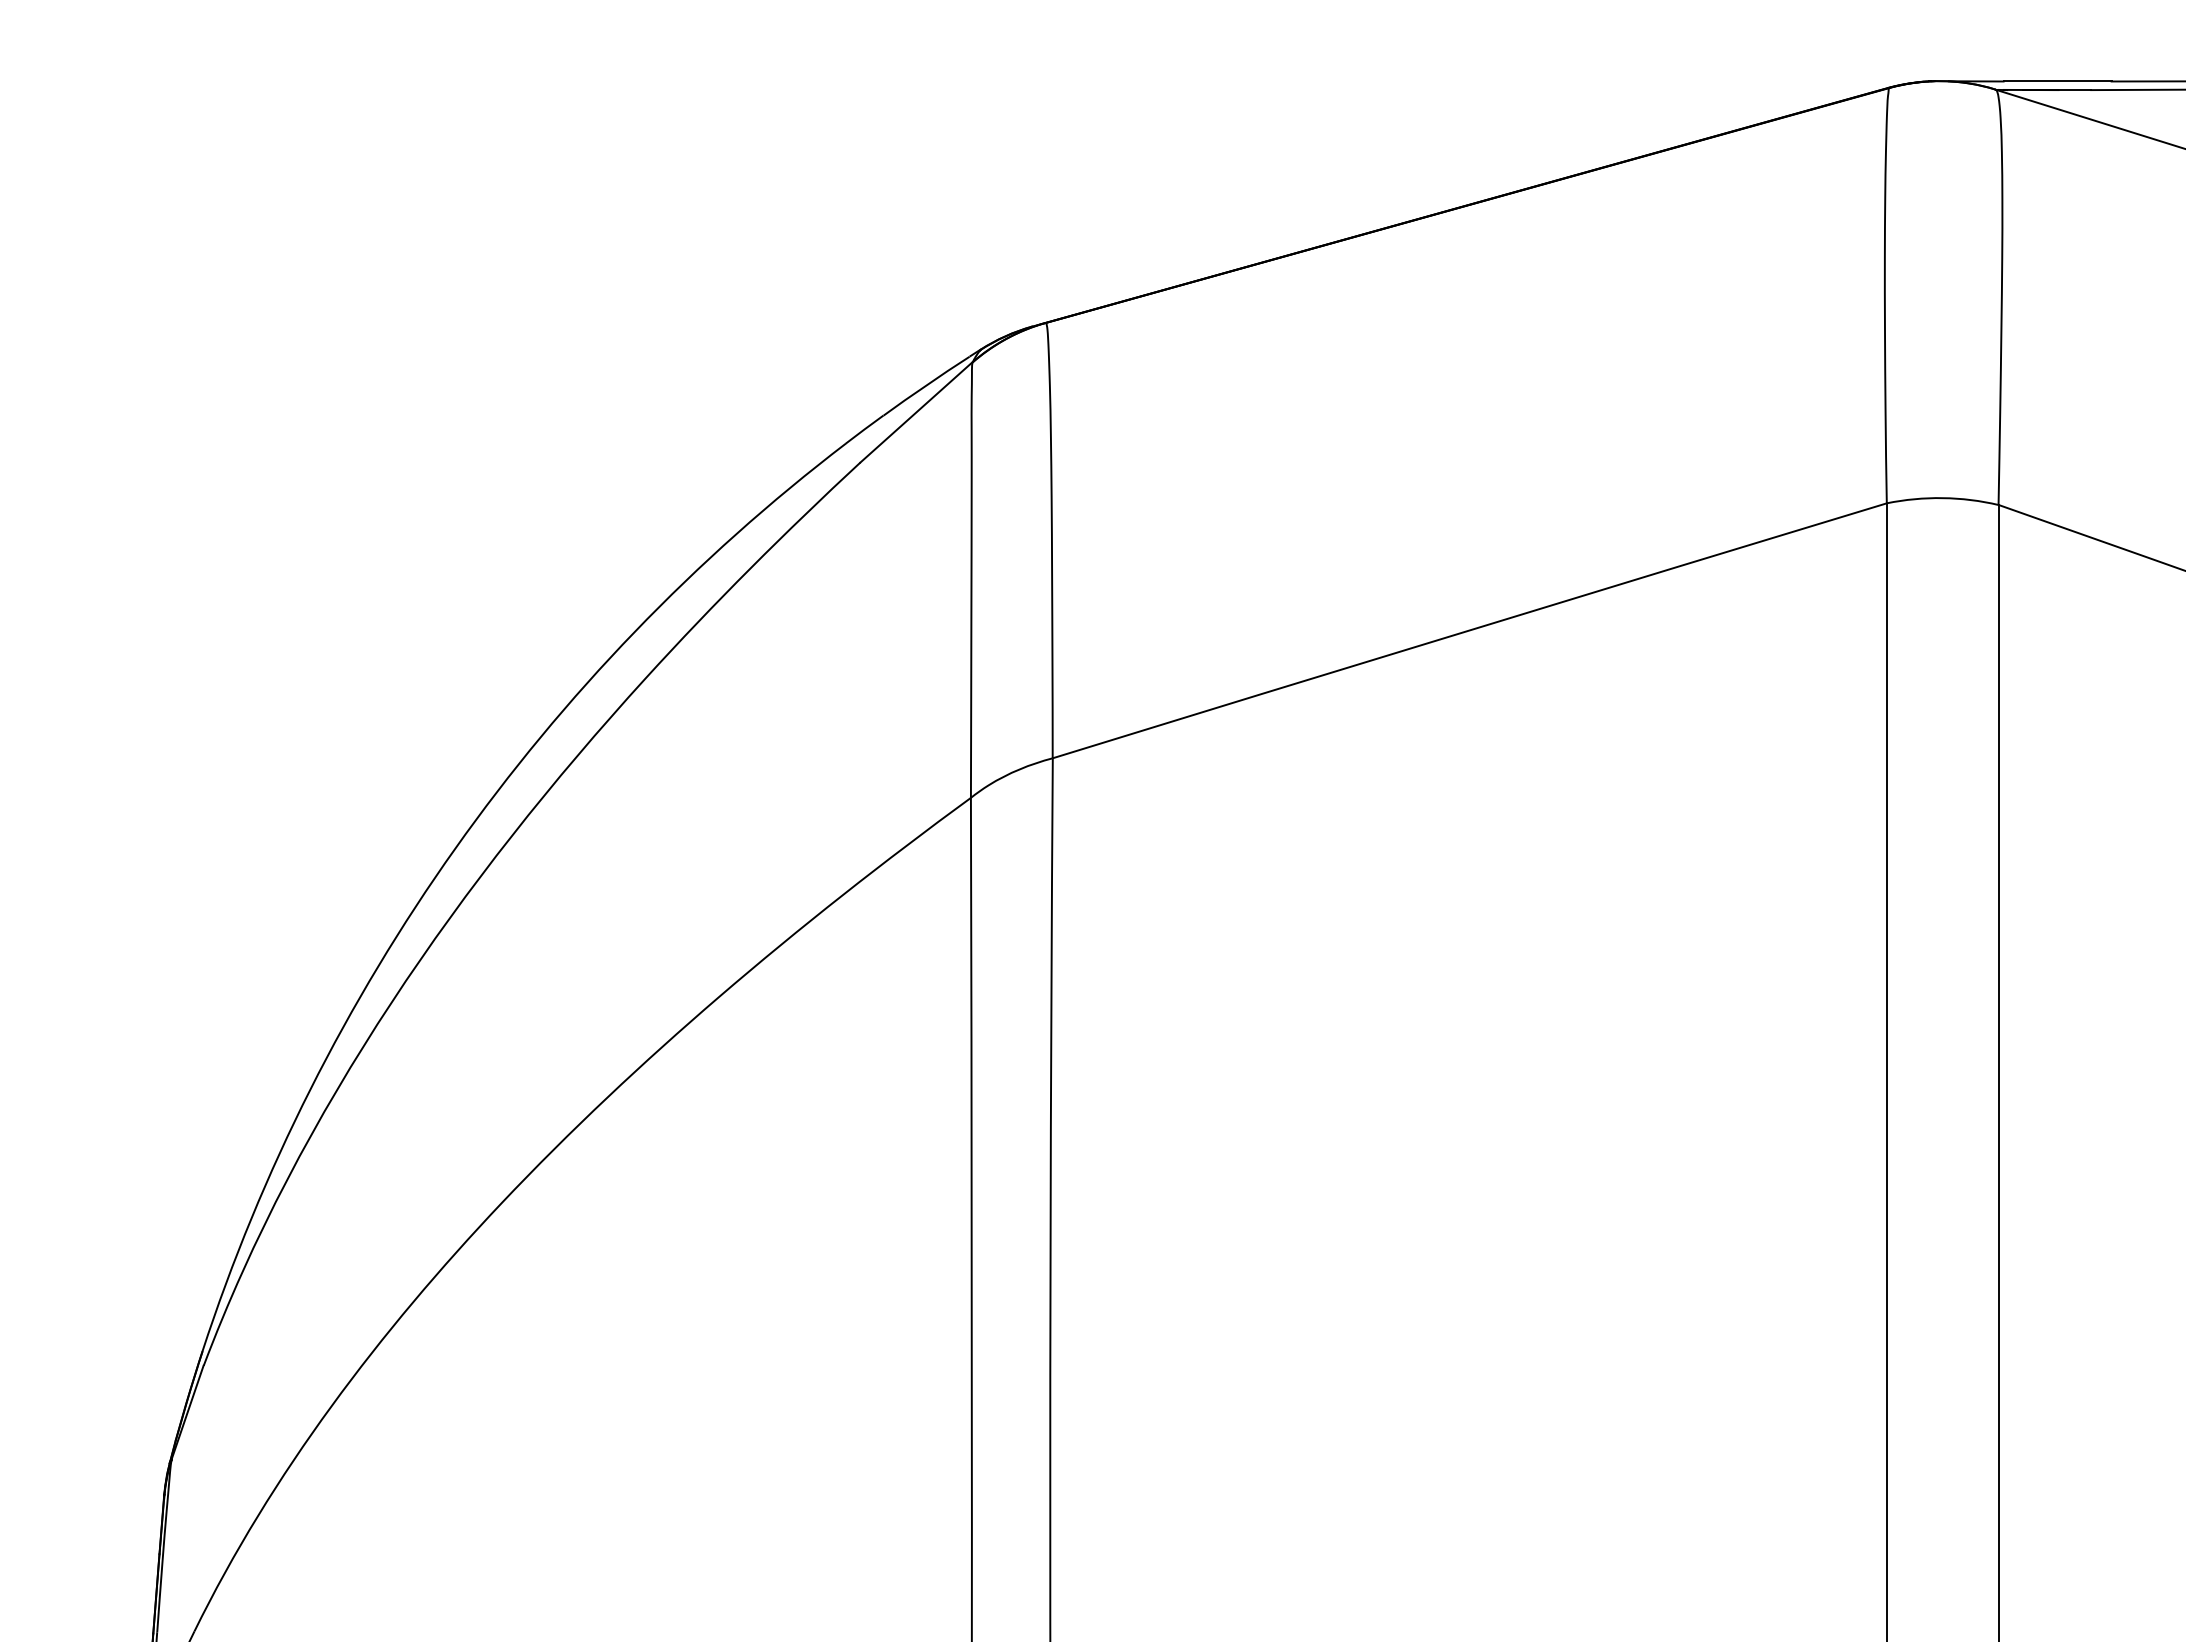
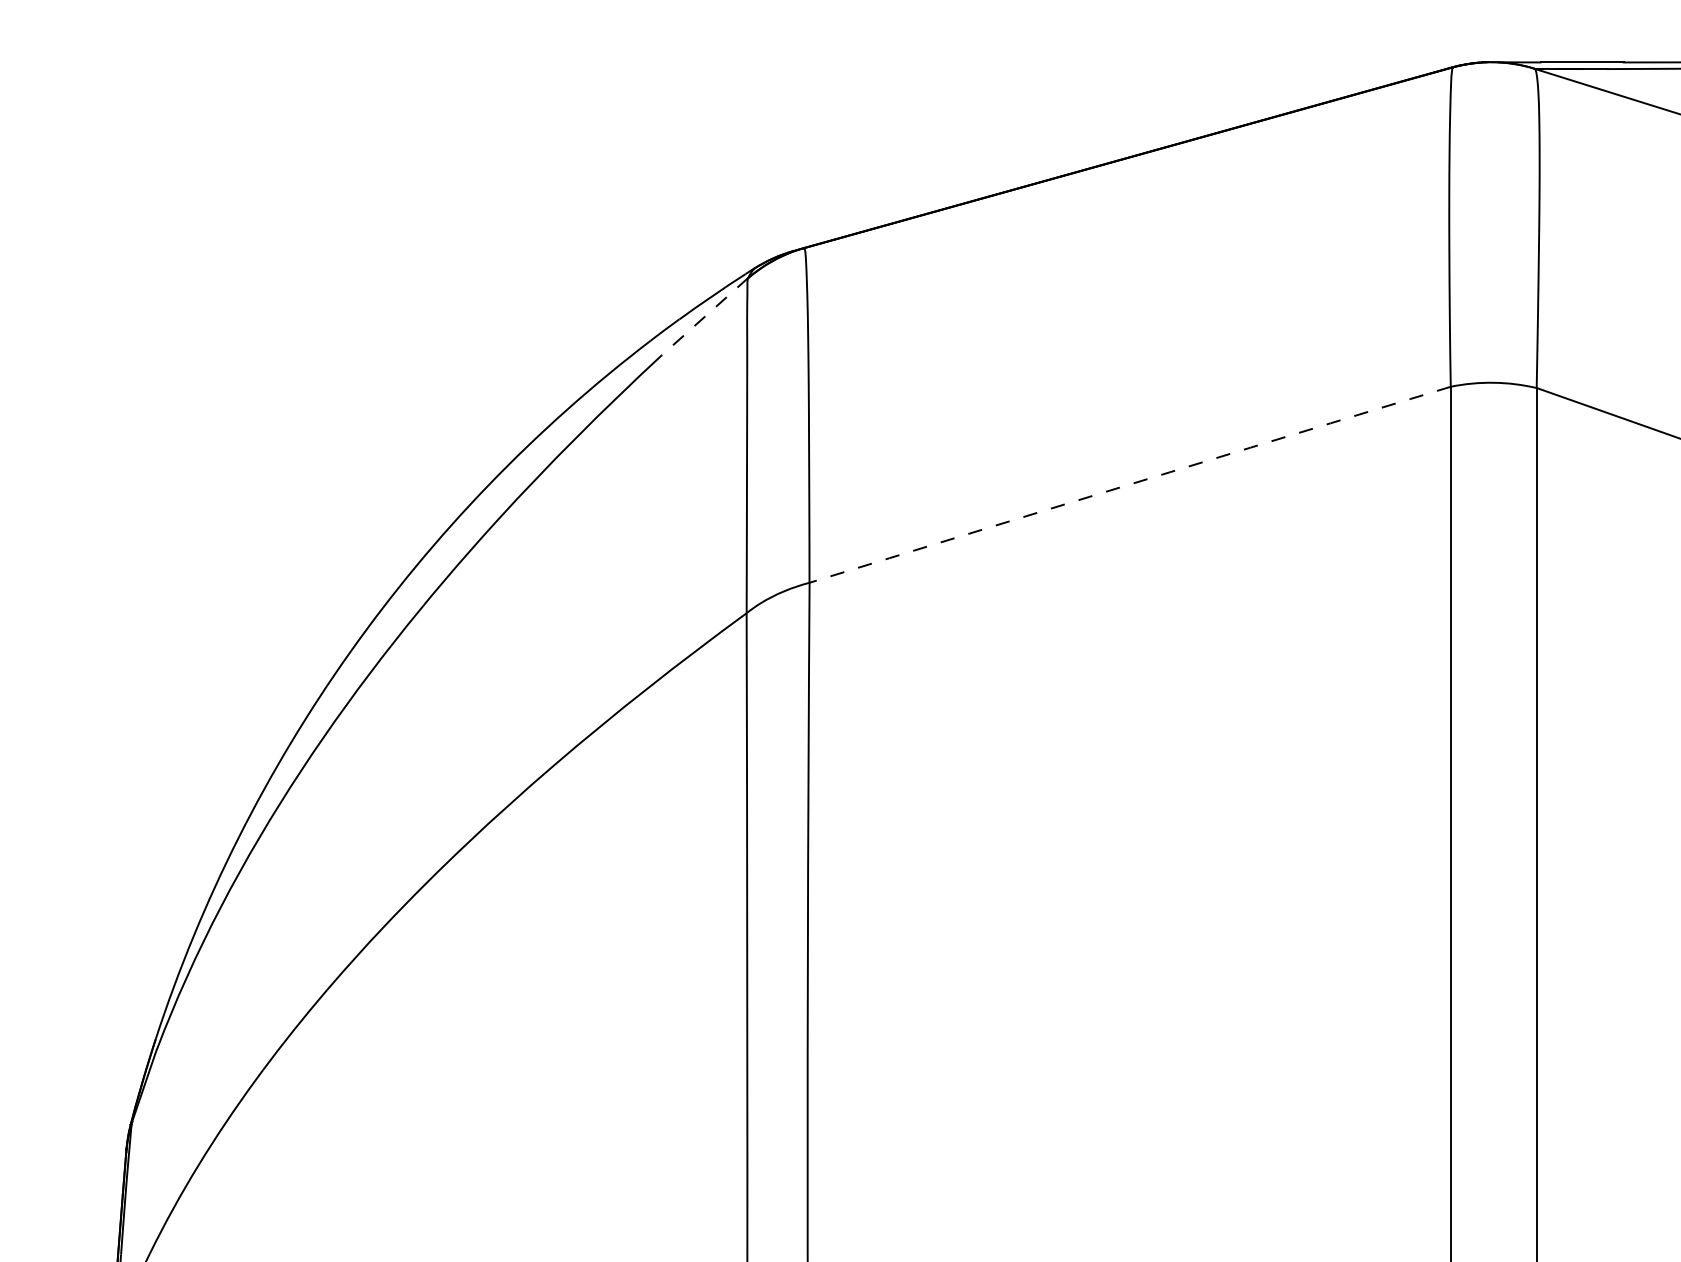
line: (916, 412) -> (704, 316), solid -> dashed
arc: (1469, 630) -> (1129, 484), solid -> dashed

